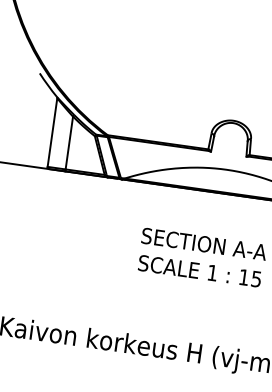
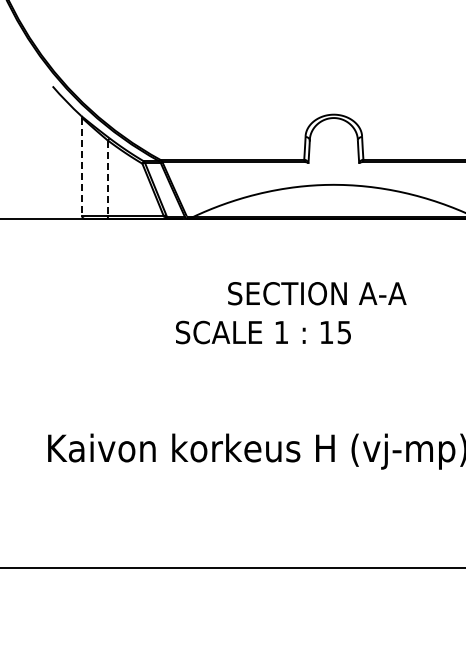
line: (52, 132) -> (82, 167), solid -> dashed
line: (69, 143) -> (107, 178), solid -> dashed
text: (199, 271) -> (263, 332), moved

